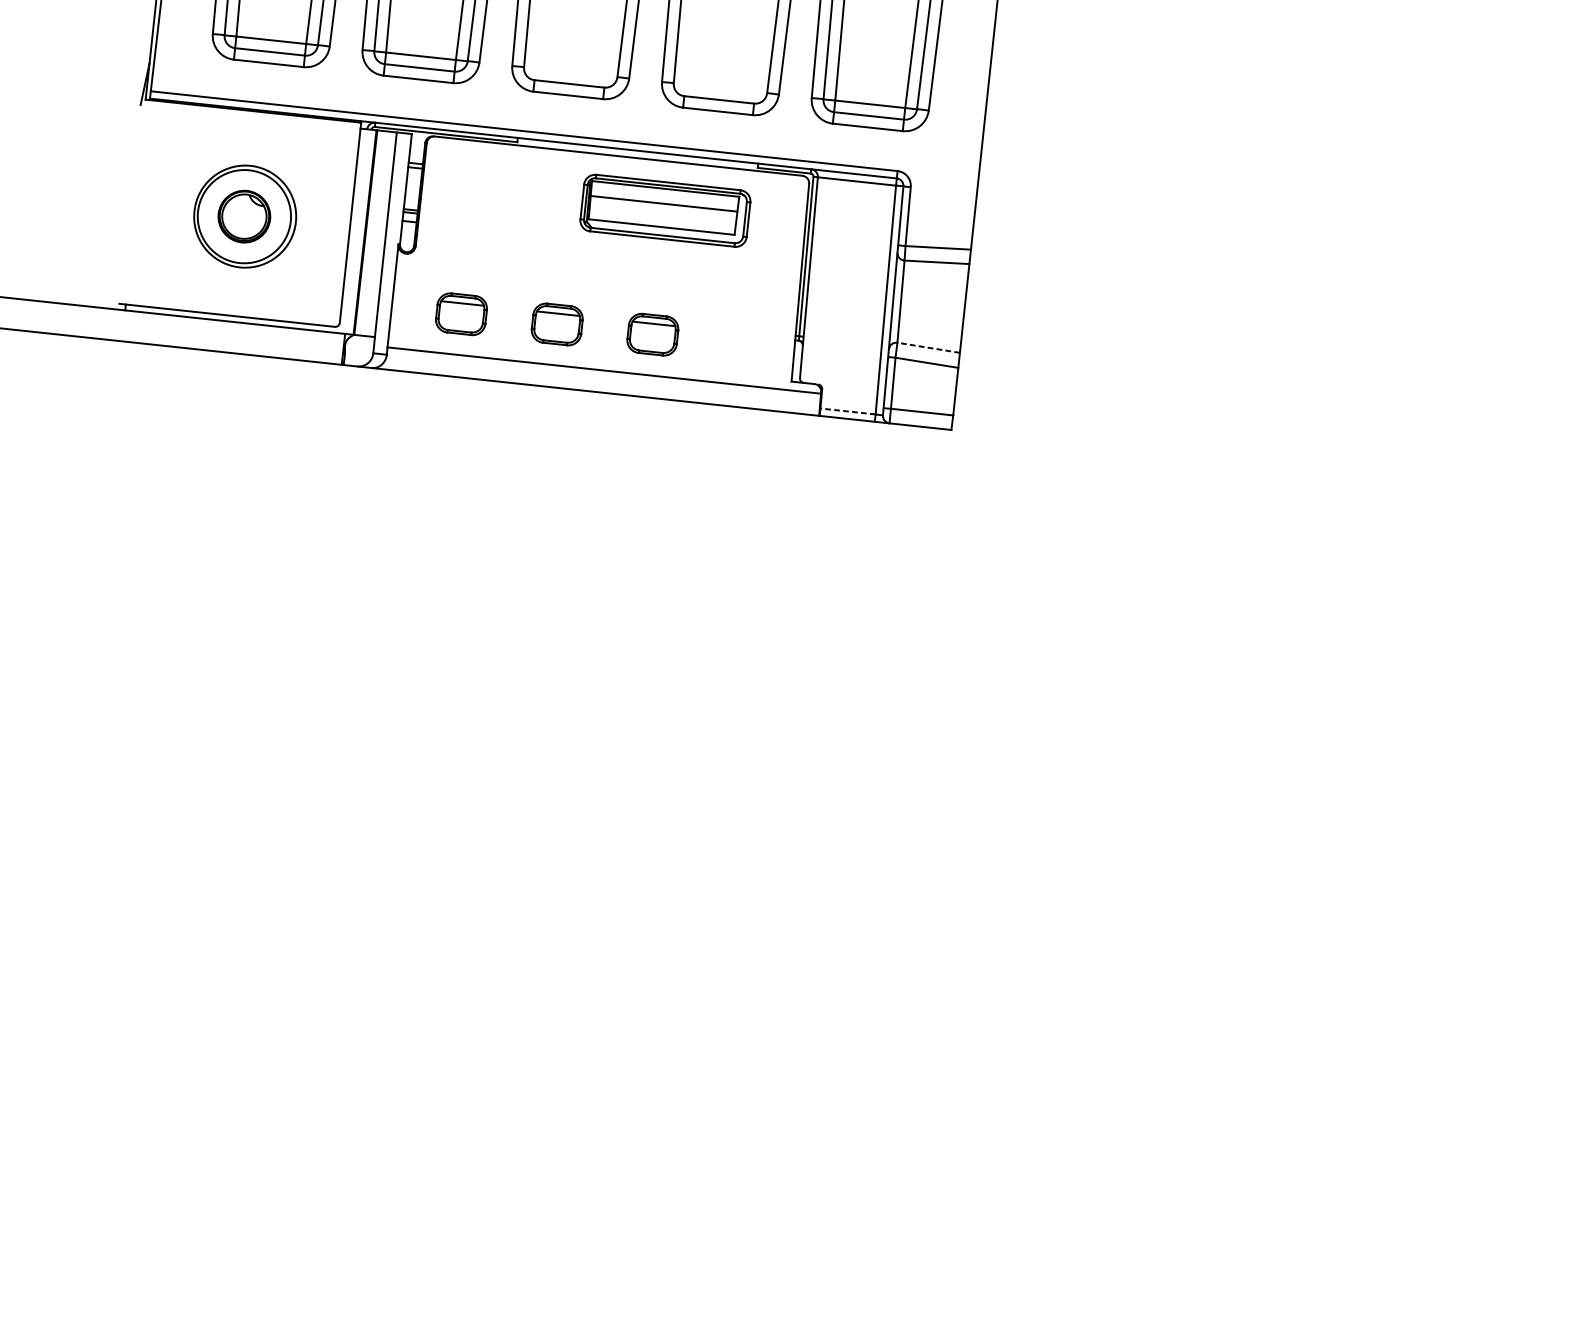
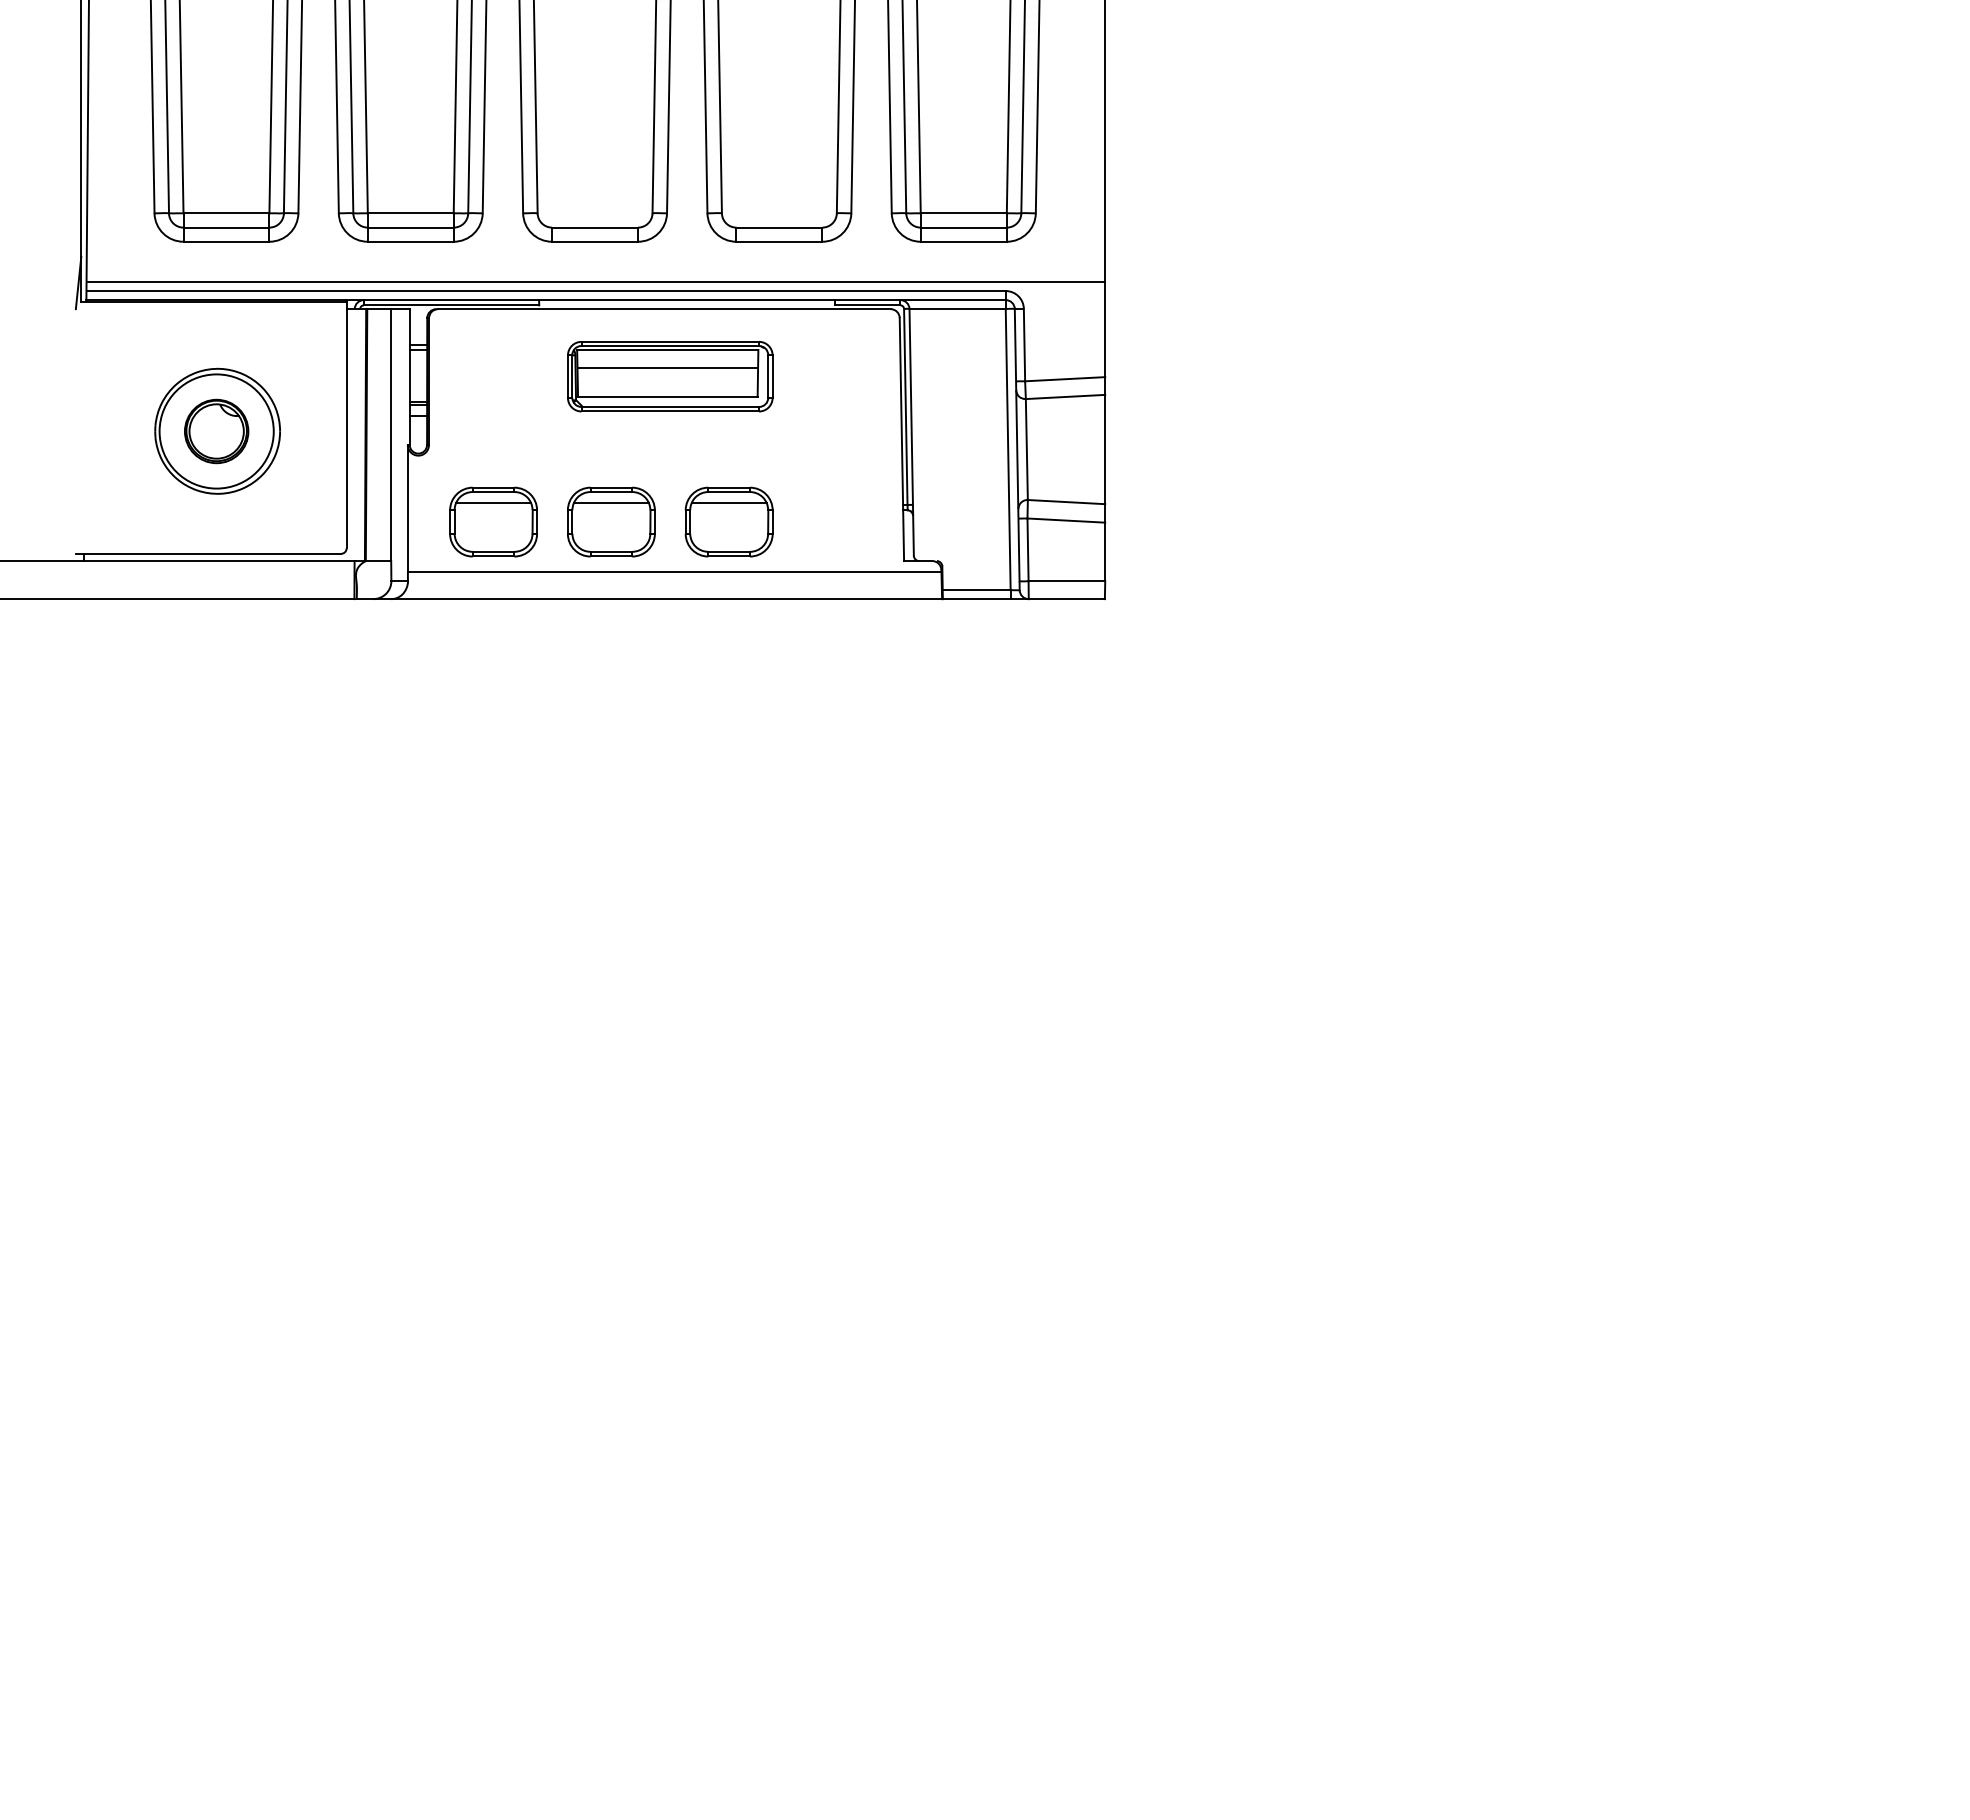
line: (565, 128) -> (595, 282), added
part: (665, 210) -> (670, 376), moved
part: (461, 313) -> (493, 521), size x1.43
part: (557, 324) -> (611, 521), size x1.43
part: (652, 334) -> (728, 521), size x1.43
line: (928, 348) -> (1066, 502), dashed -> solid
line: (847, 411) -> (976, 590), dashed -> solid

